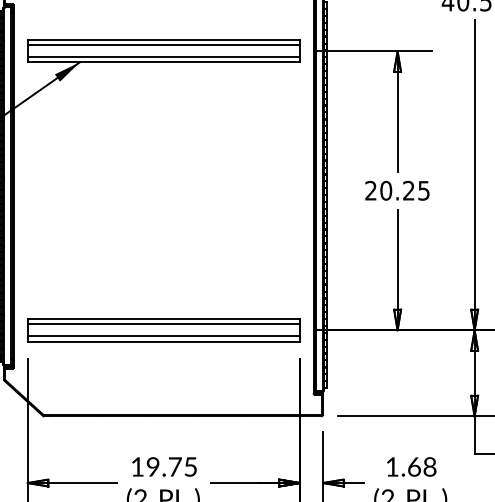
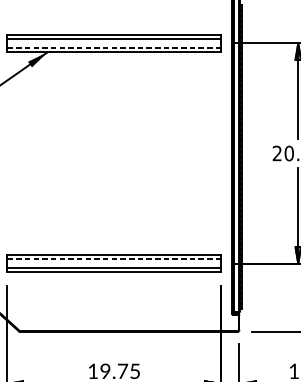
line: (163, 57) -> (113, 48), solid -> dashed
line: (163, 324) -> (113, 258), solid -> dashed

